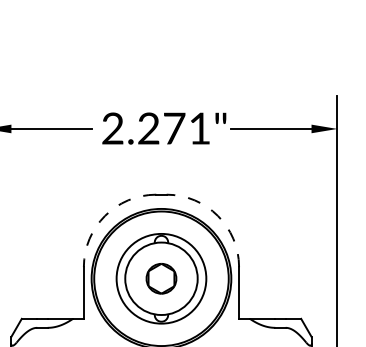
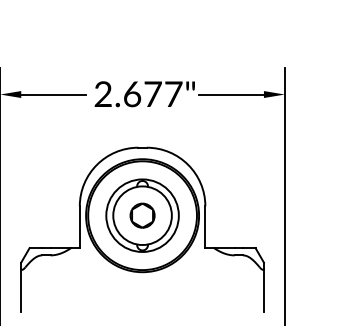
text: (173, 128) -> (152, 94), 2.271" -> 2.677"
arc: (104, 215) -> (96, 164), dashed -> solid
arc: (218, 215) -> (188, 164), dashed -> solid

